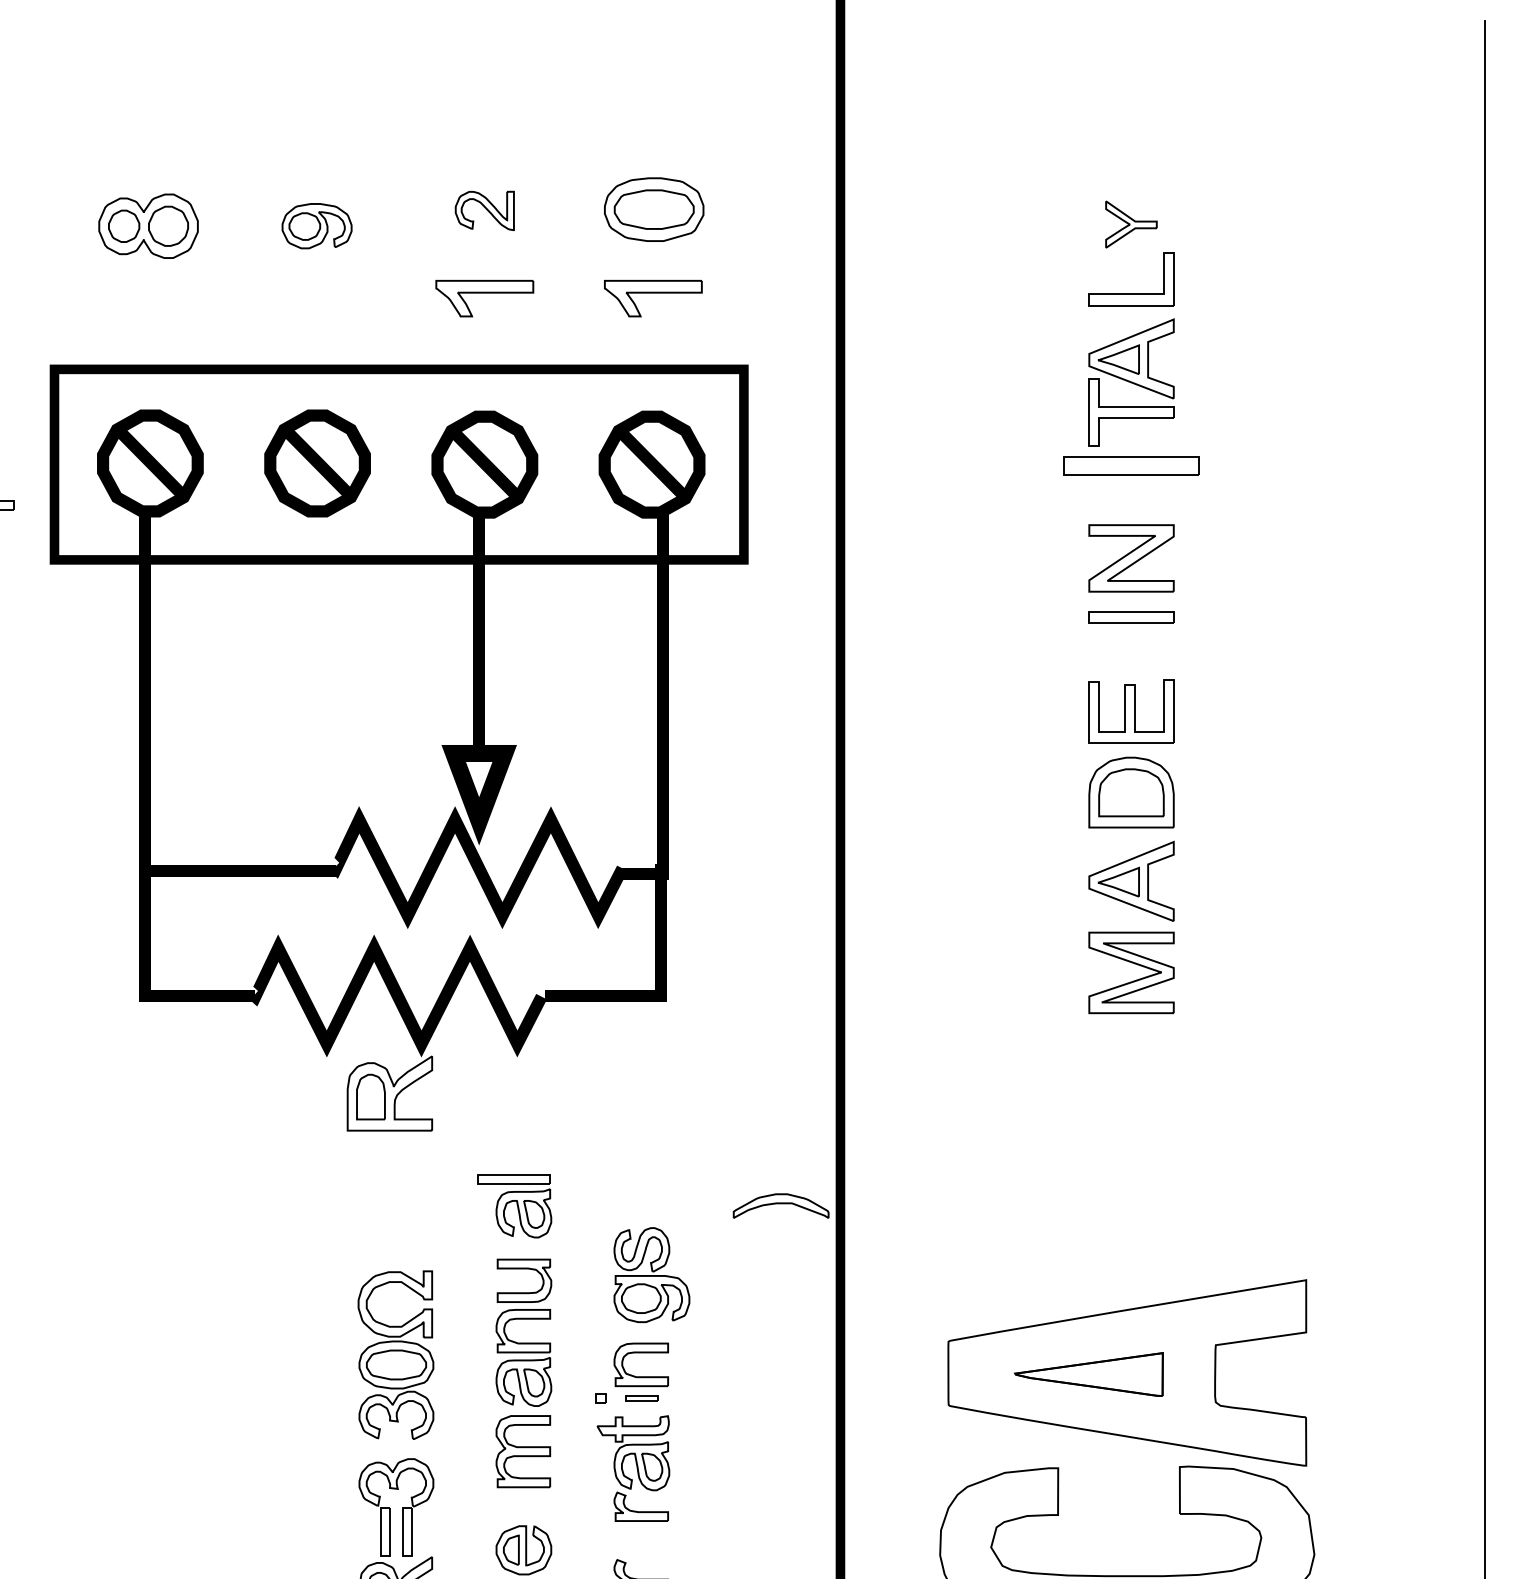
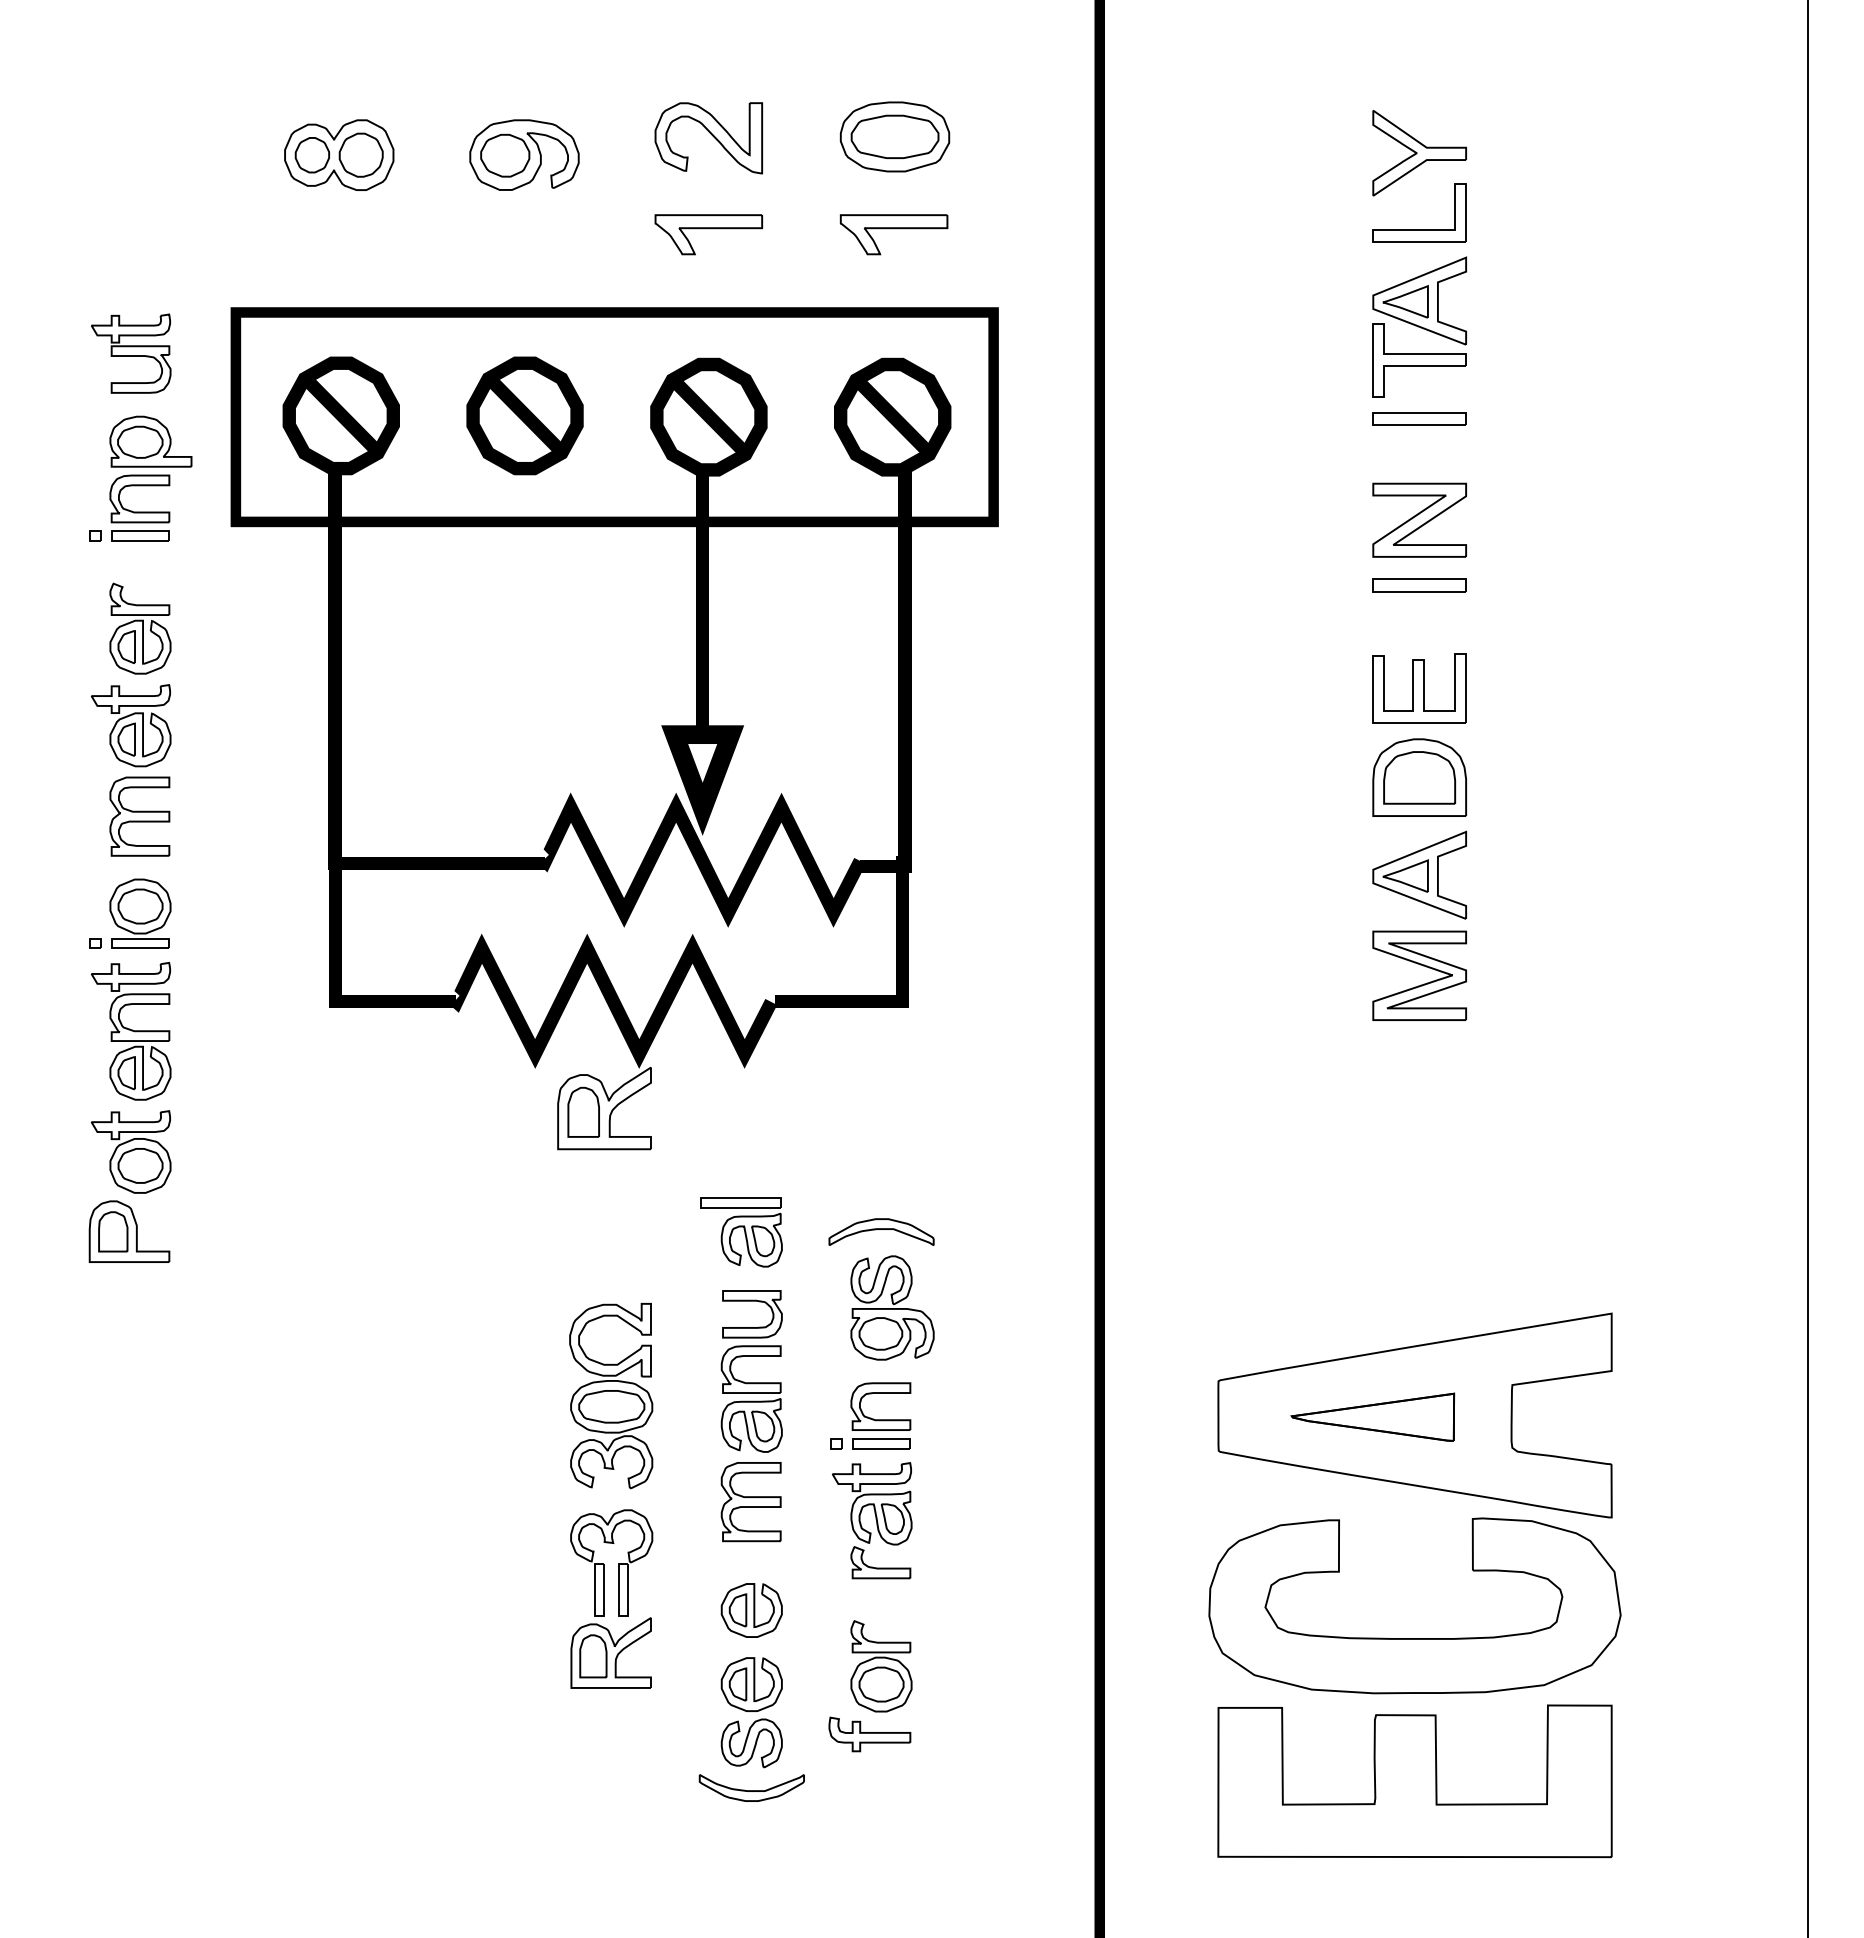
part: (484, 211) -> (708, 138), size x1.67
part: (1131, 224) -> (1419, 153), size x1.67
part: (317, 225) -> (524, 154), size x1.43
part: (1131, 465) -> (1419, 418), size x0.62
part: (781, 1205) -> (881, 1231), moved
part: (641, 1398) -> (881, 1443), size x1.67

